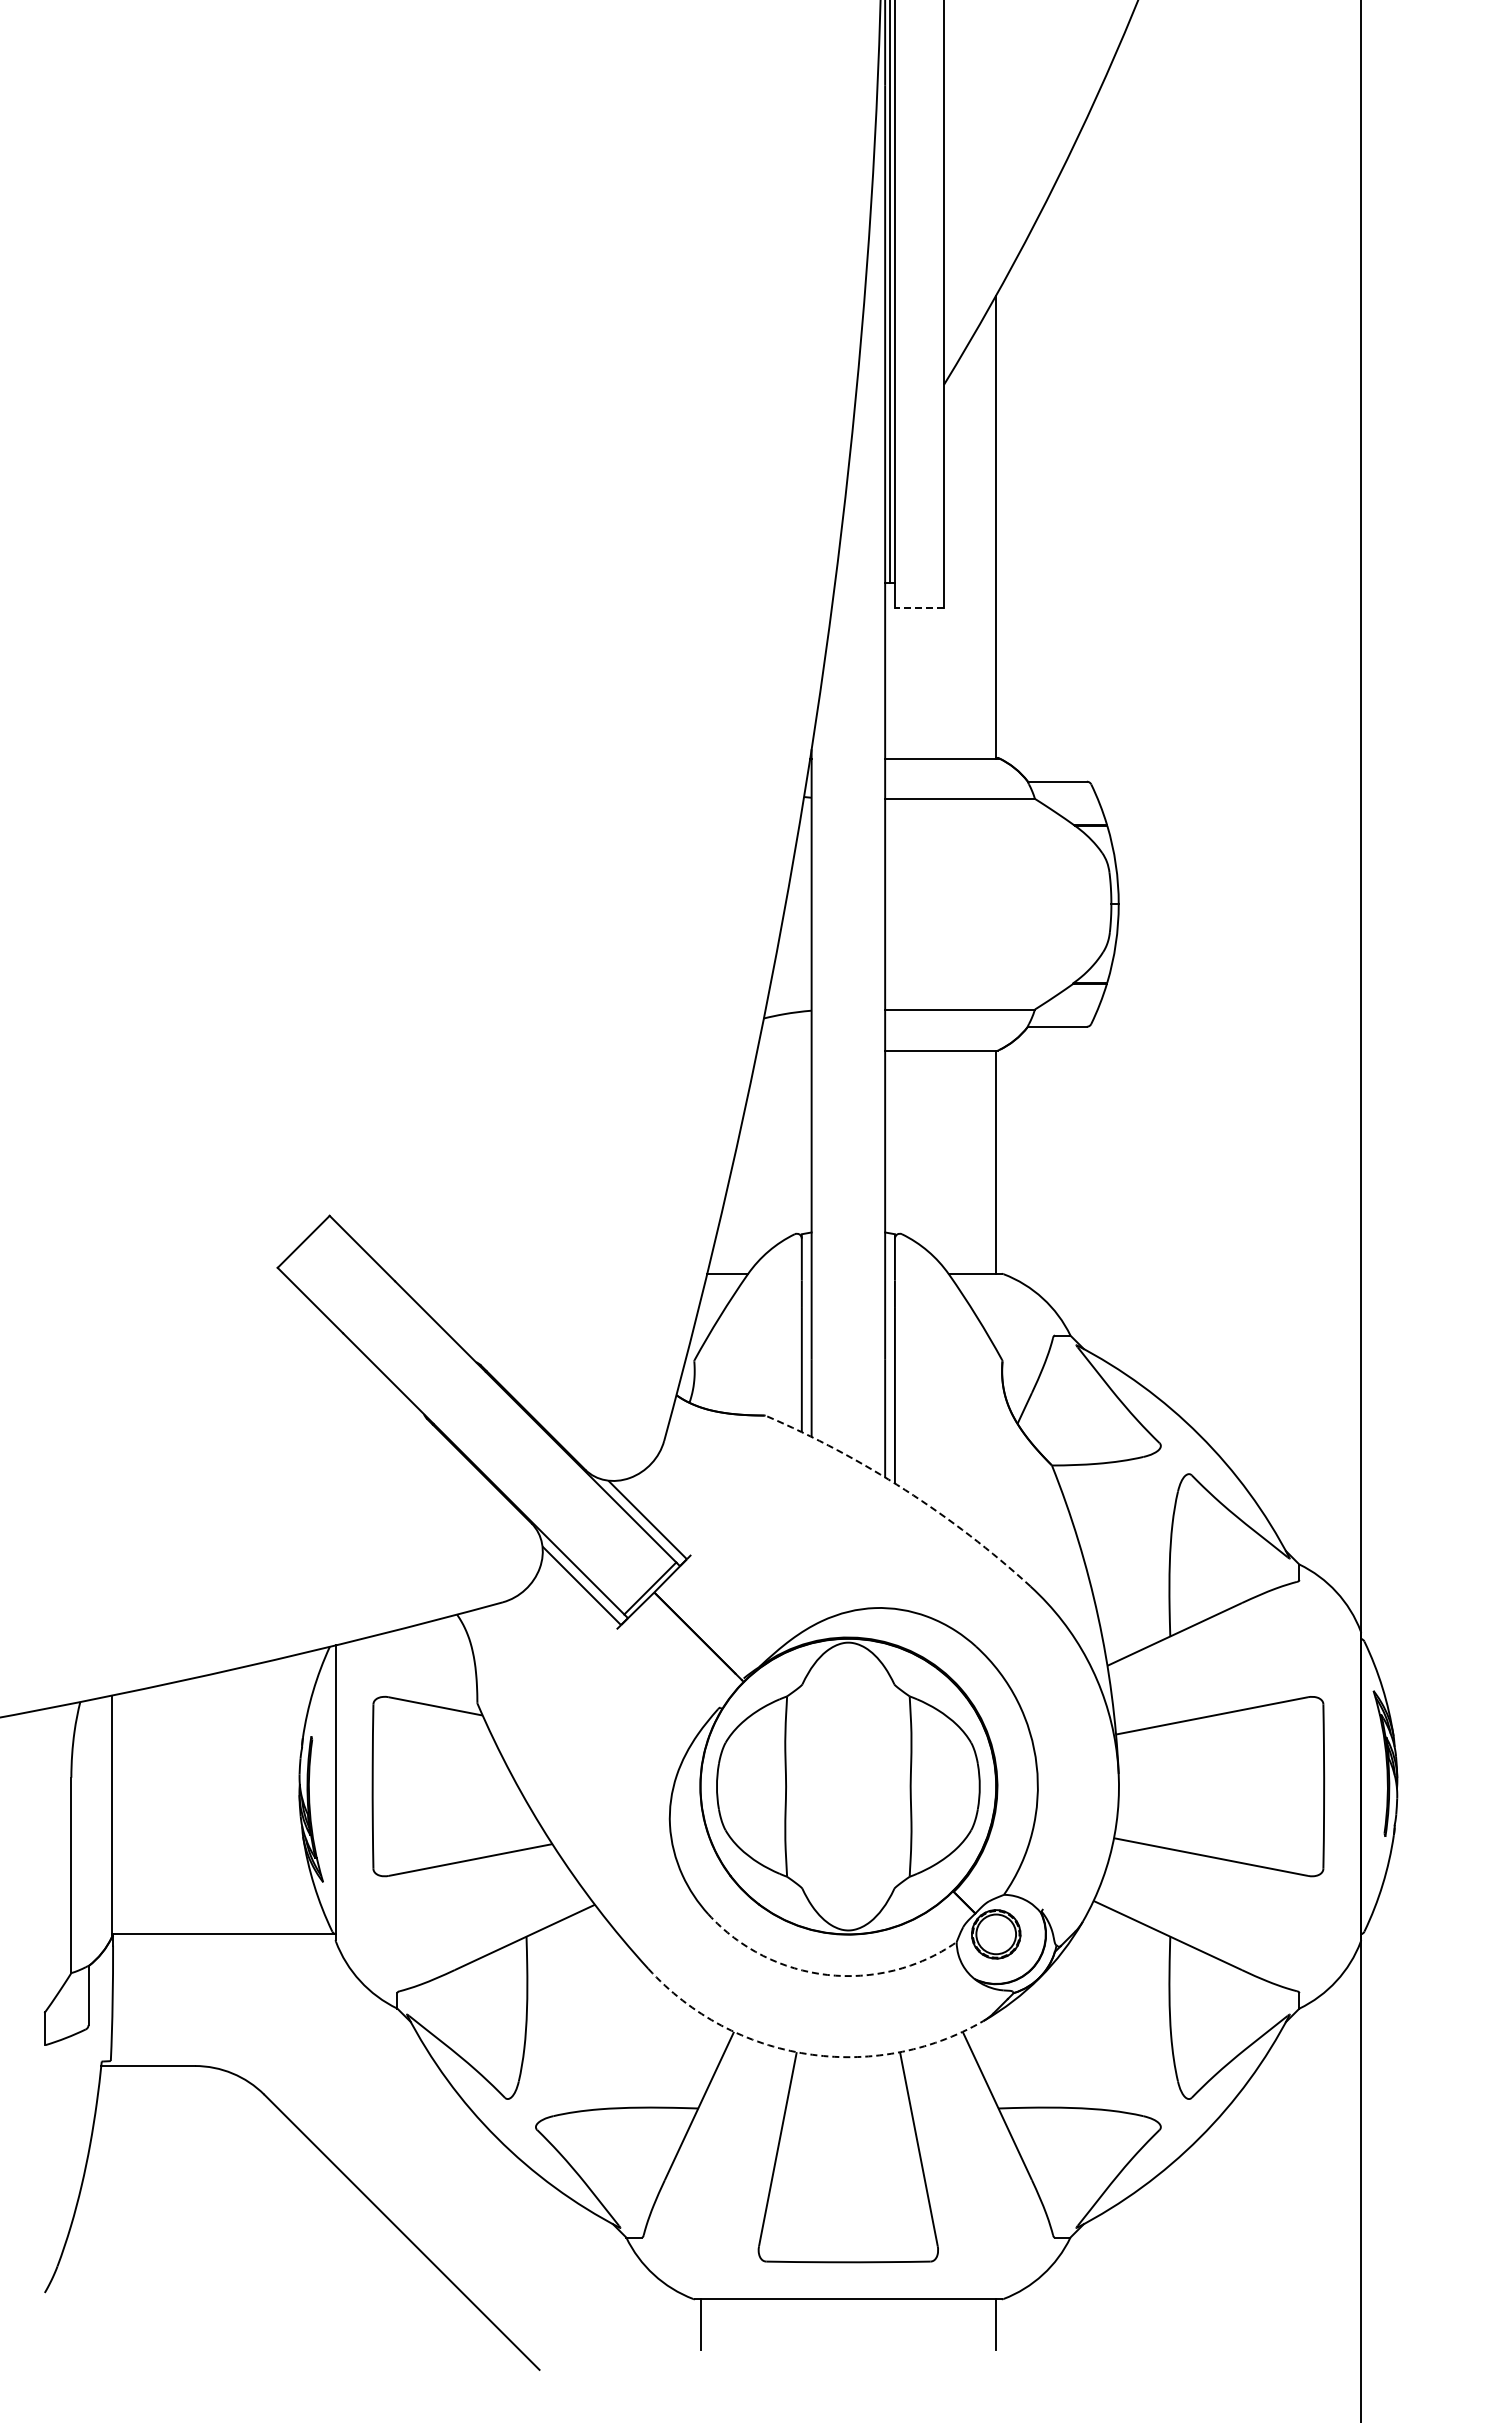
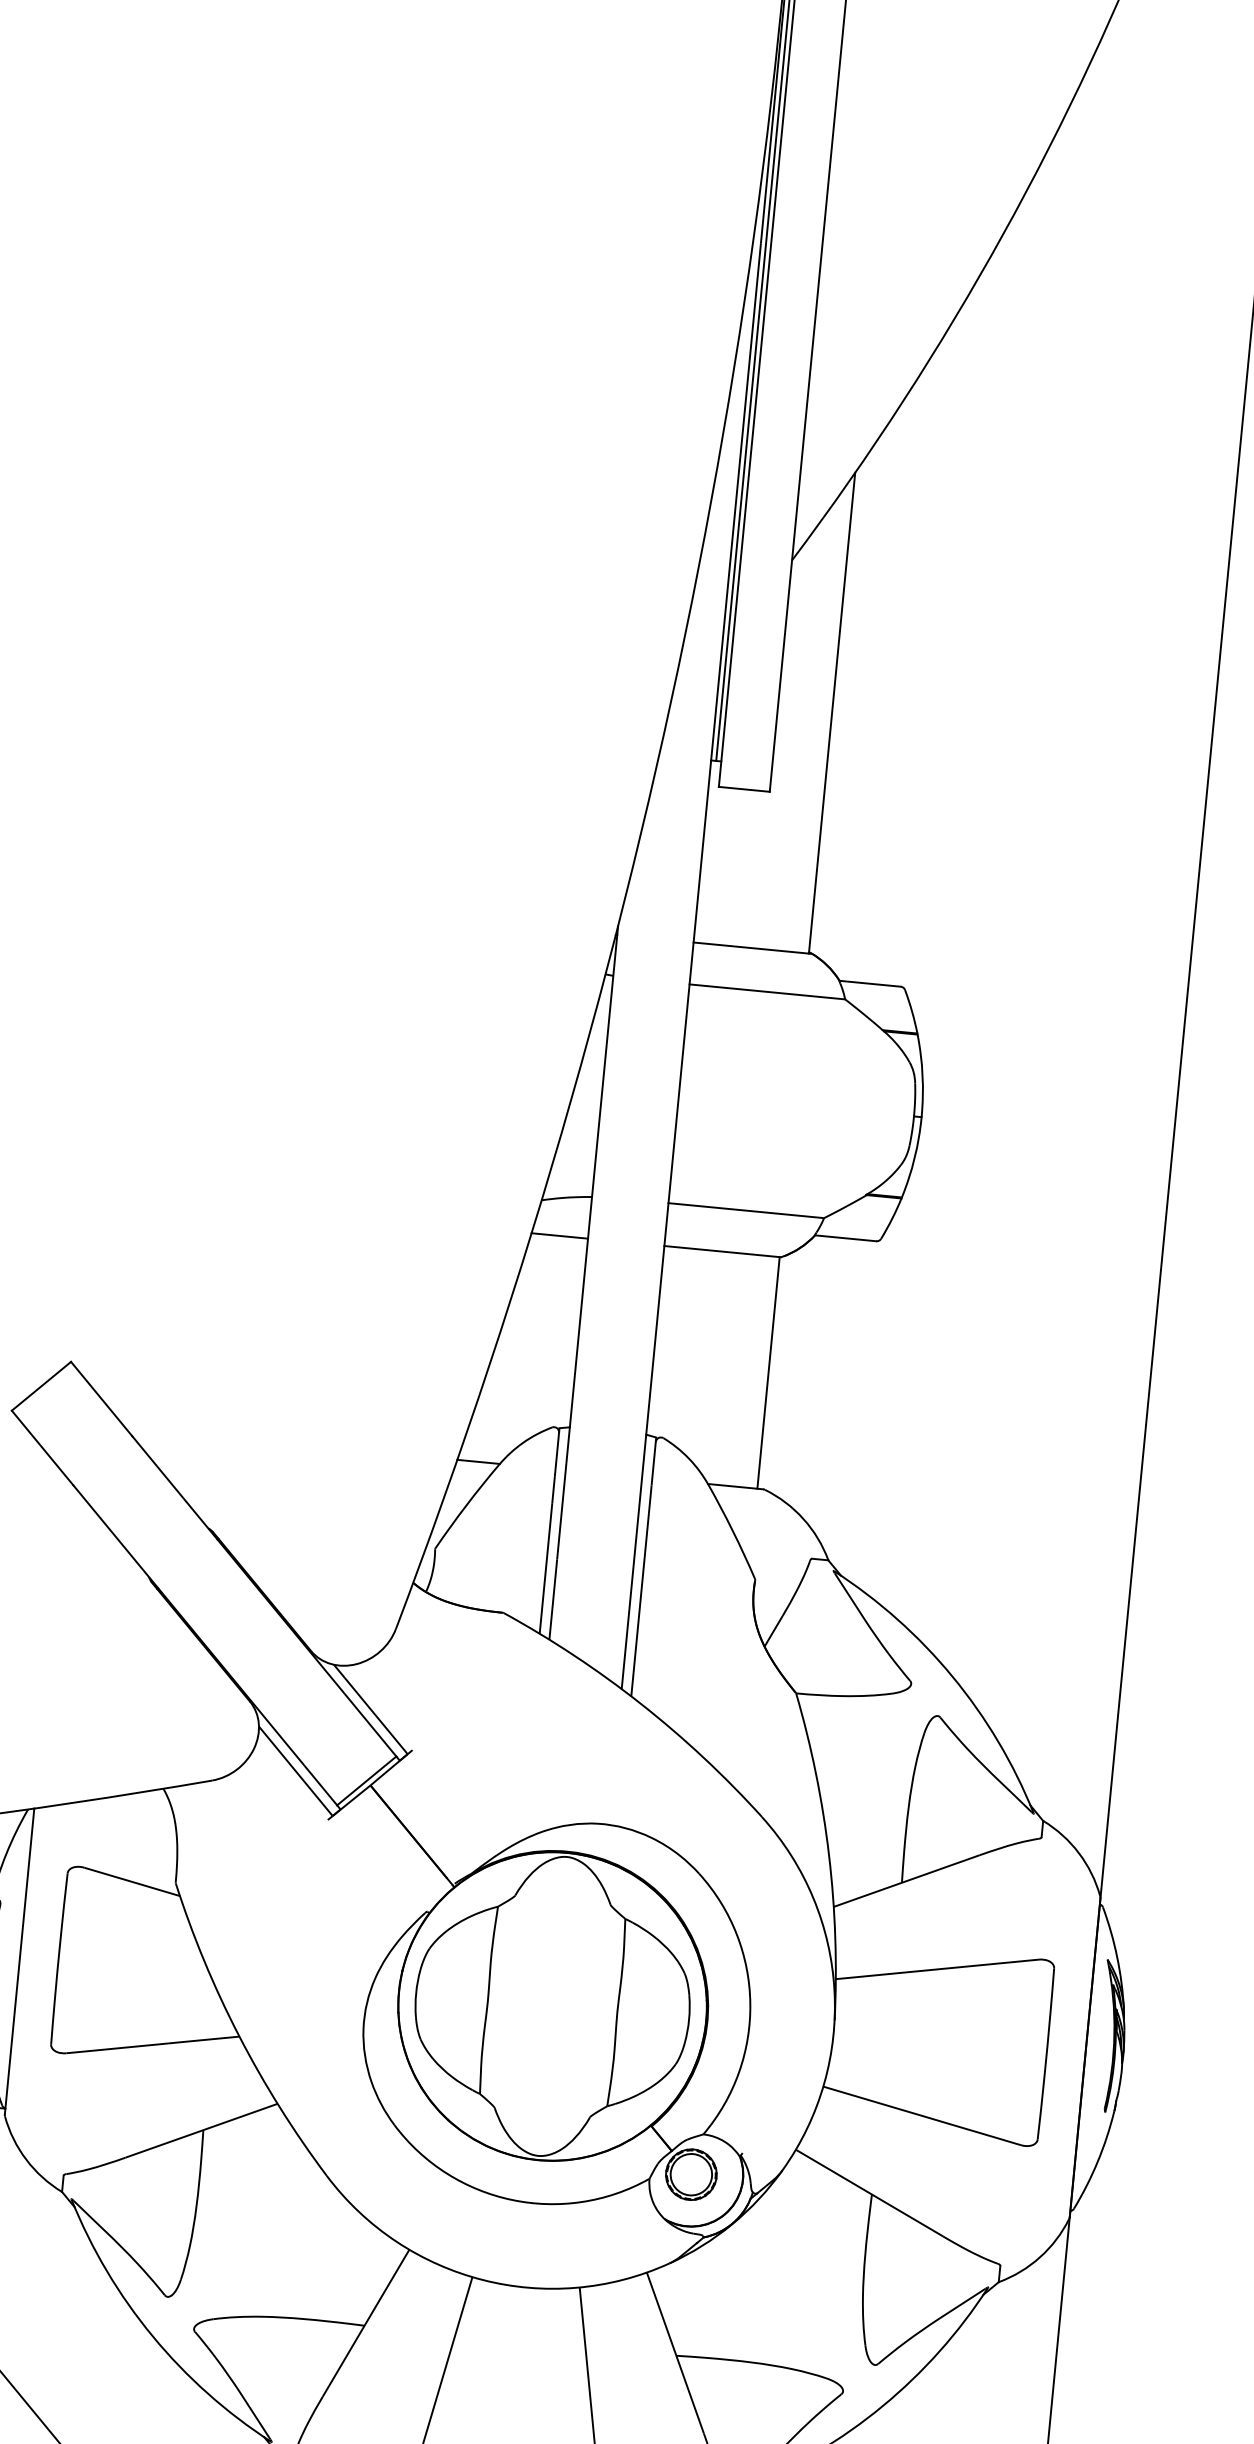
line: (919, 607) -> (744, 789), dashed -> solid
line: (784, 1050) -> (559, 1235), added
arc: (905, 1490) -> (641, 1704), dashed -> solid
arc: (827, 1974) -> (512, 2199), dashed -> solid
arc: (806, 2053) -> (482, 2279), dashed -> solid

